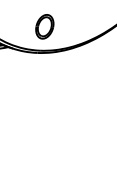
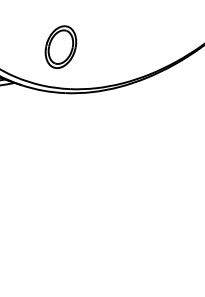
part: (44, 26) -> (60, 46), moved

